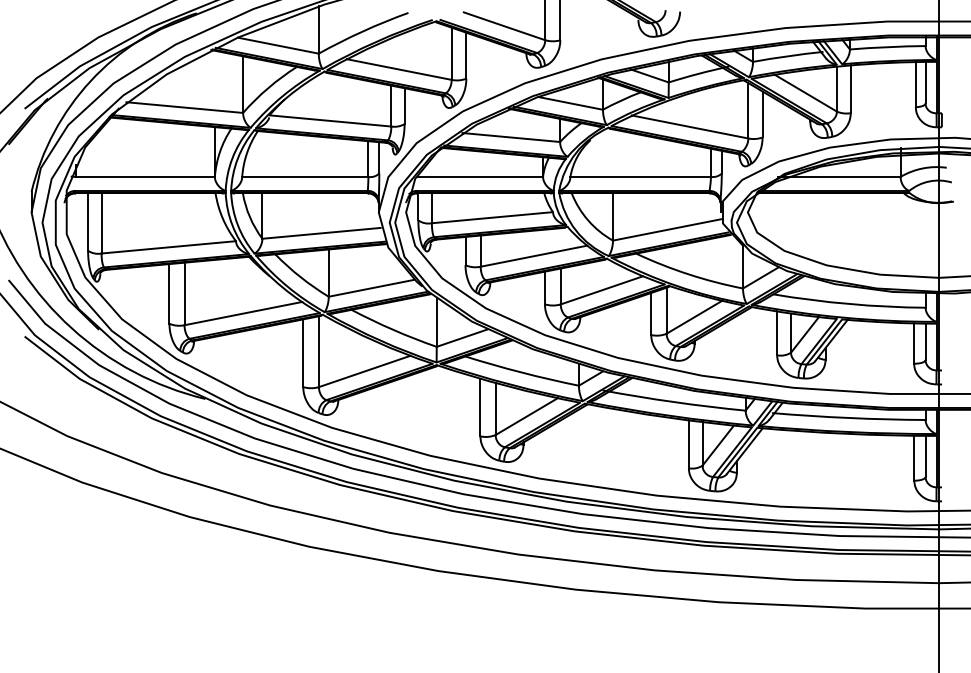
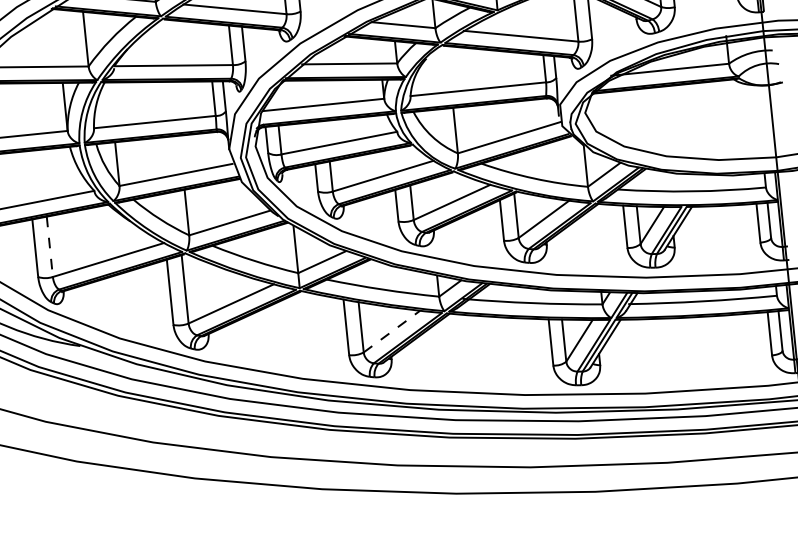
line: (184, 294) -> (49, 247), solid -> dashed
line: (527, 416) -> (392, 331), solid -> dashed

